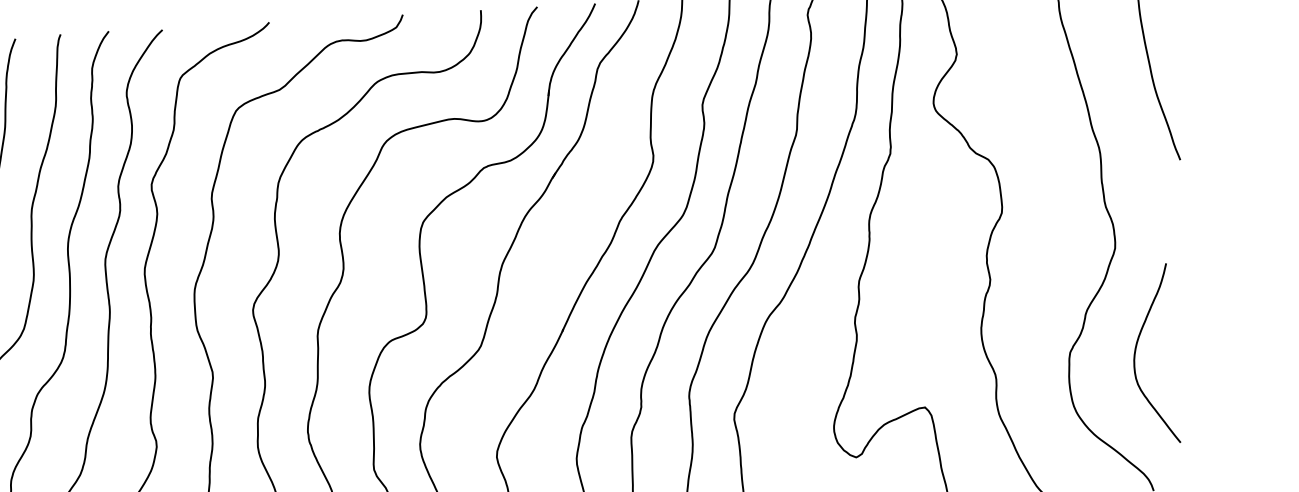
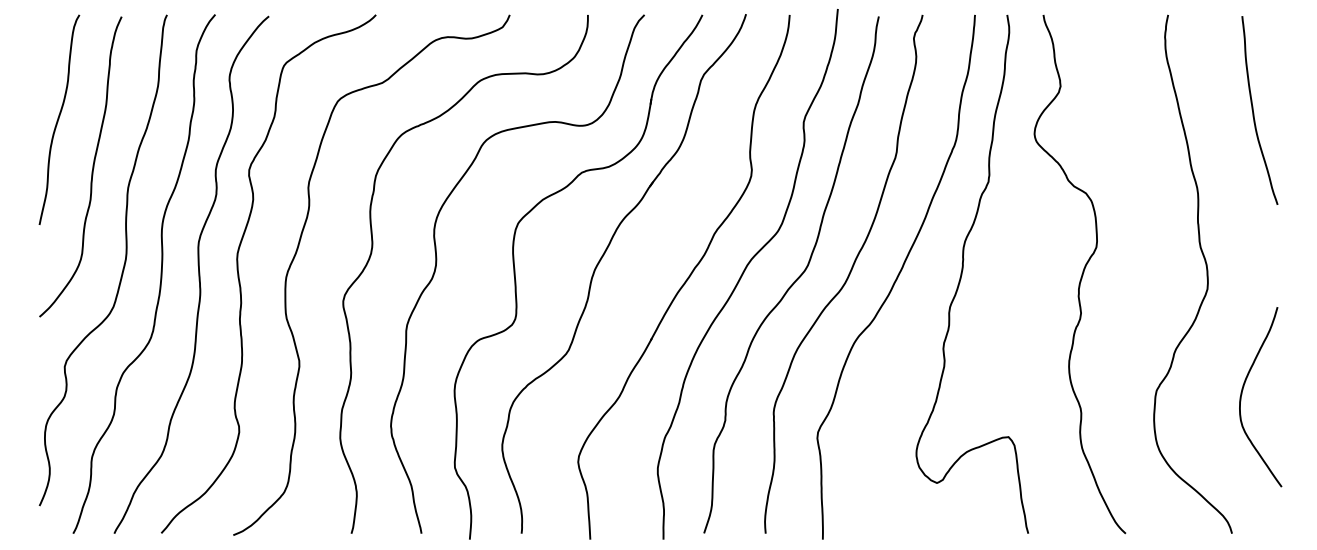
curve: (1136, 352) -> (1242, 394), moved

